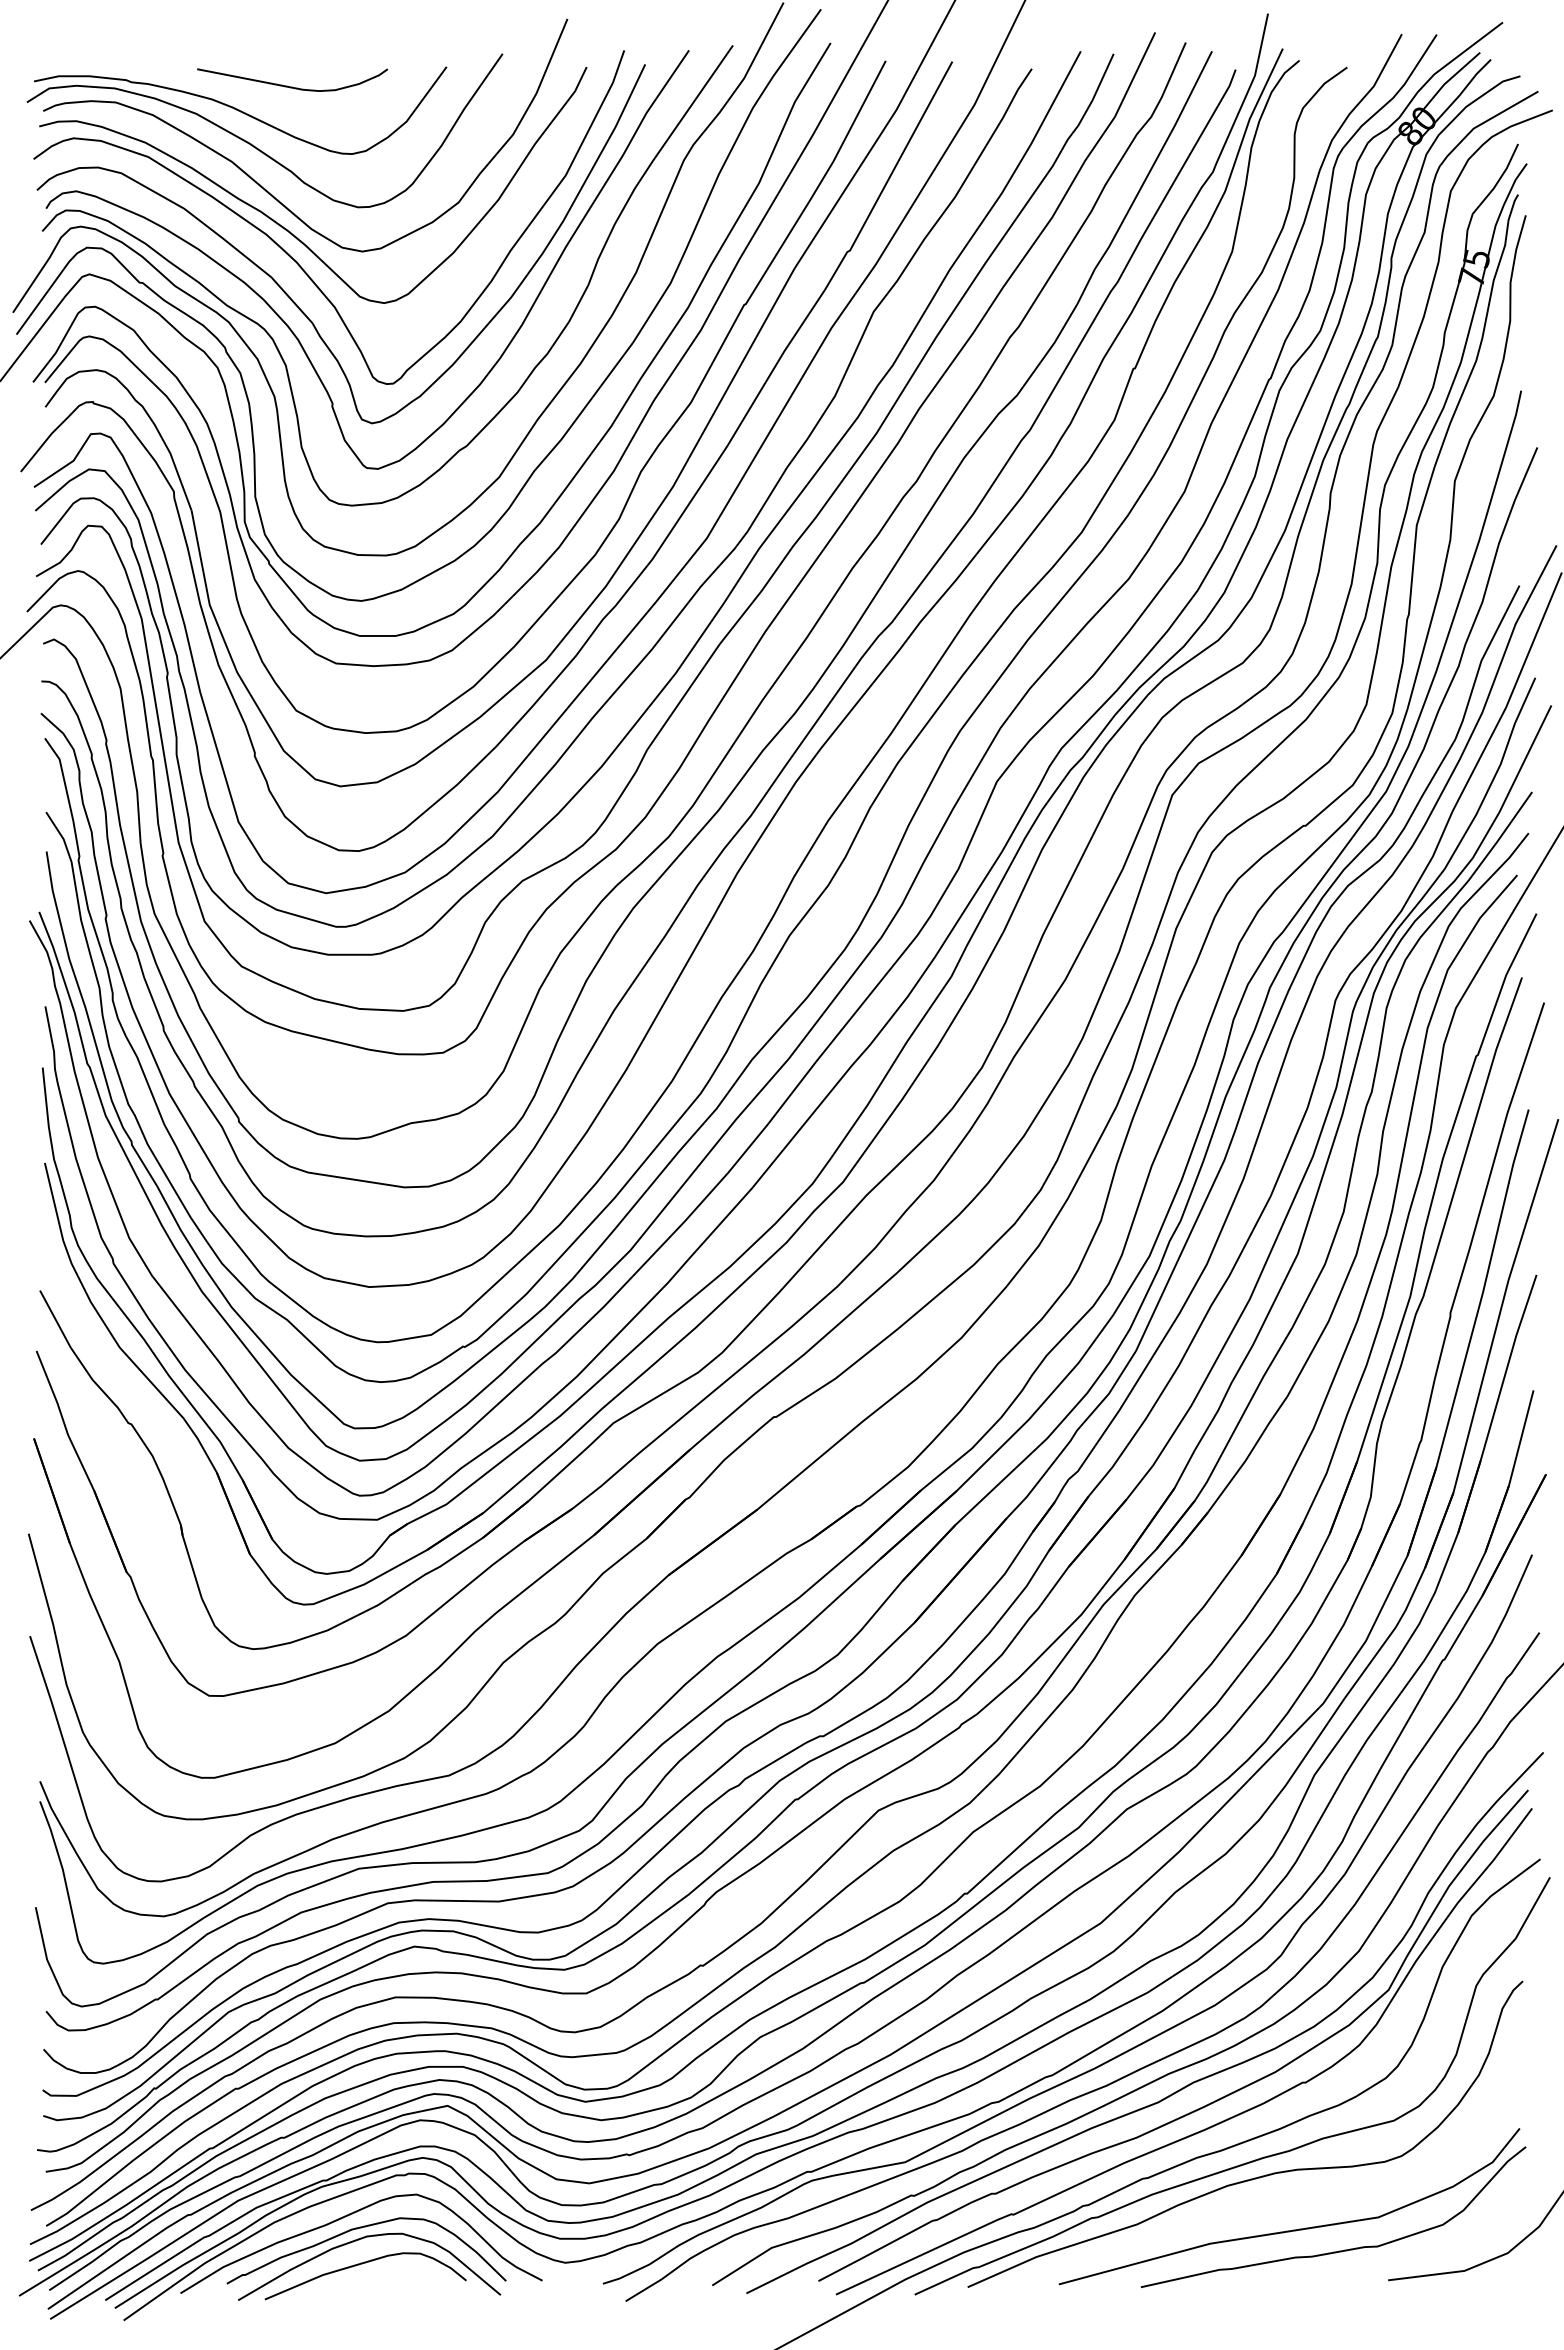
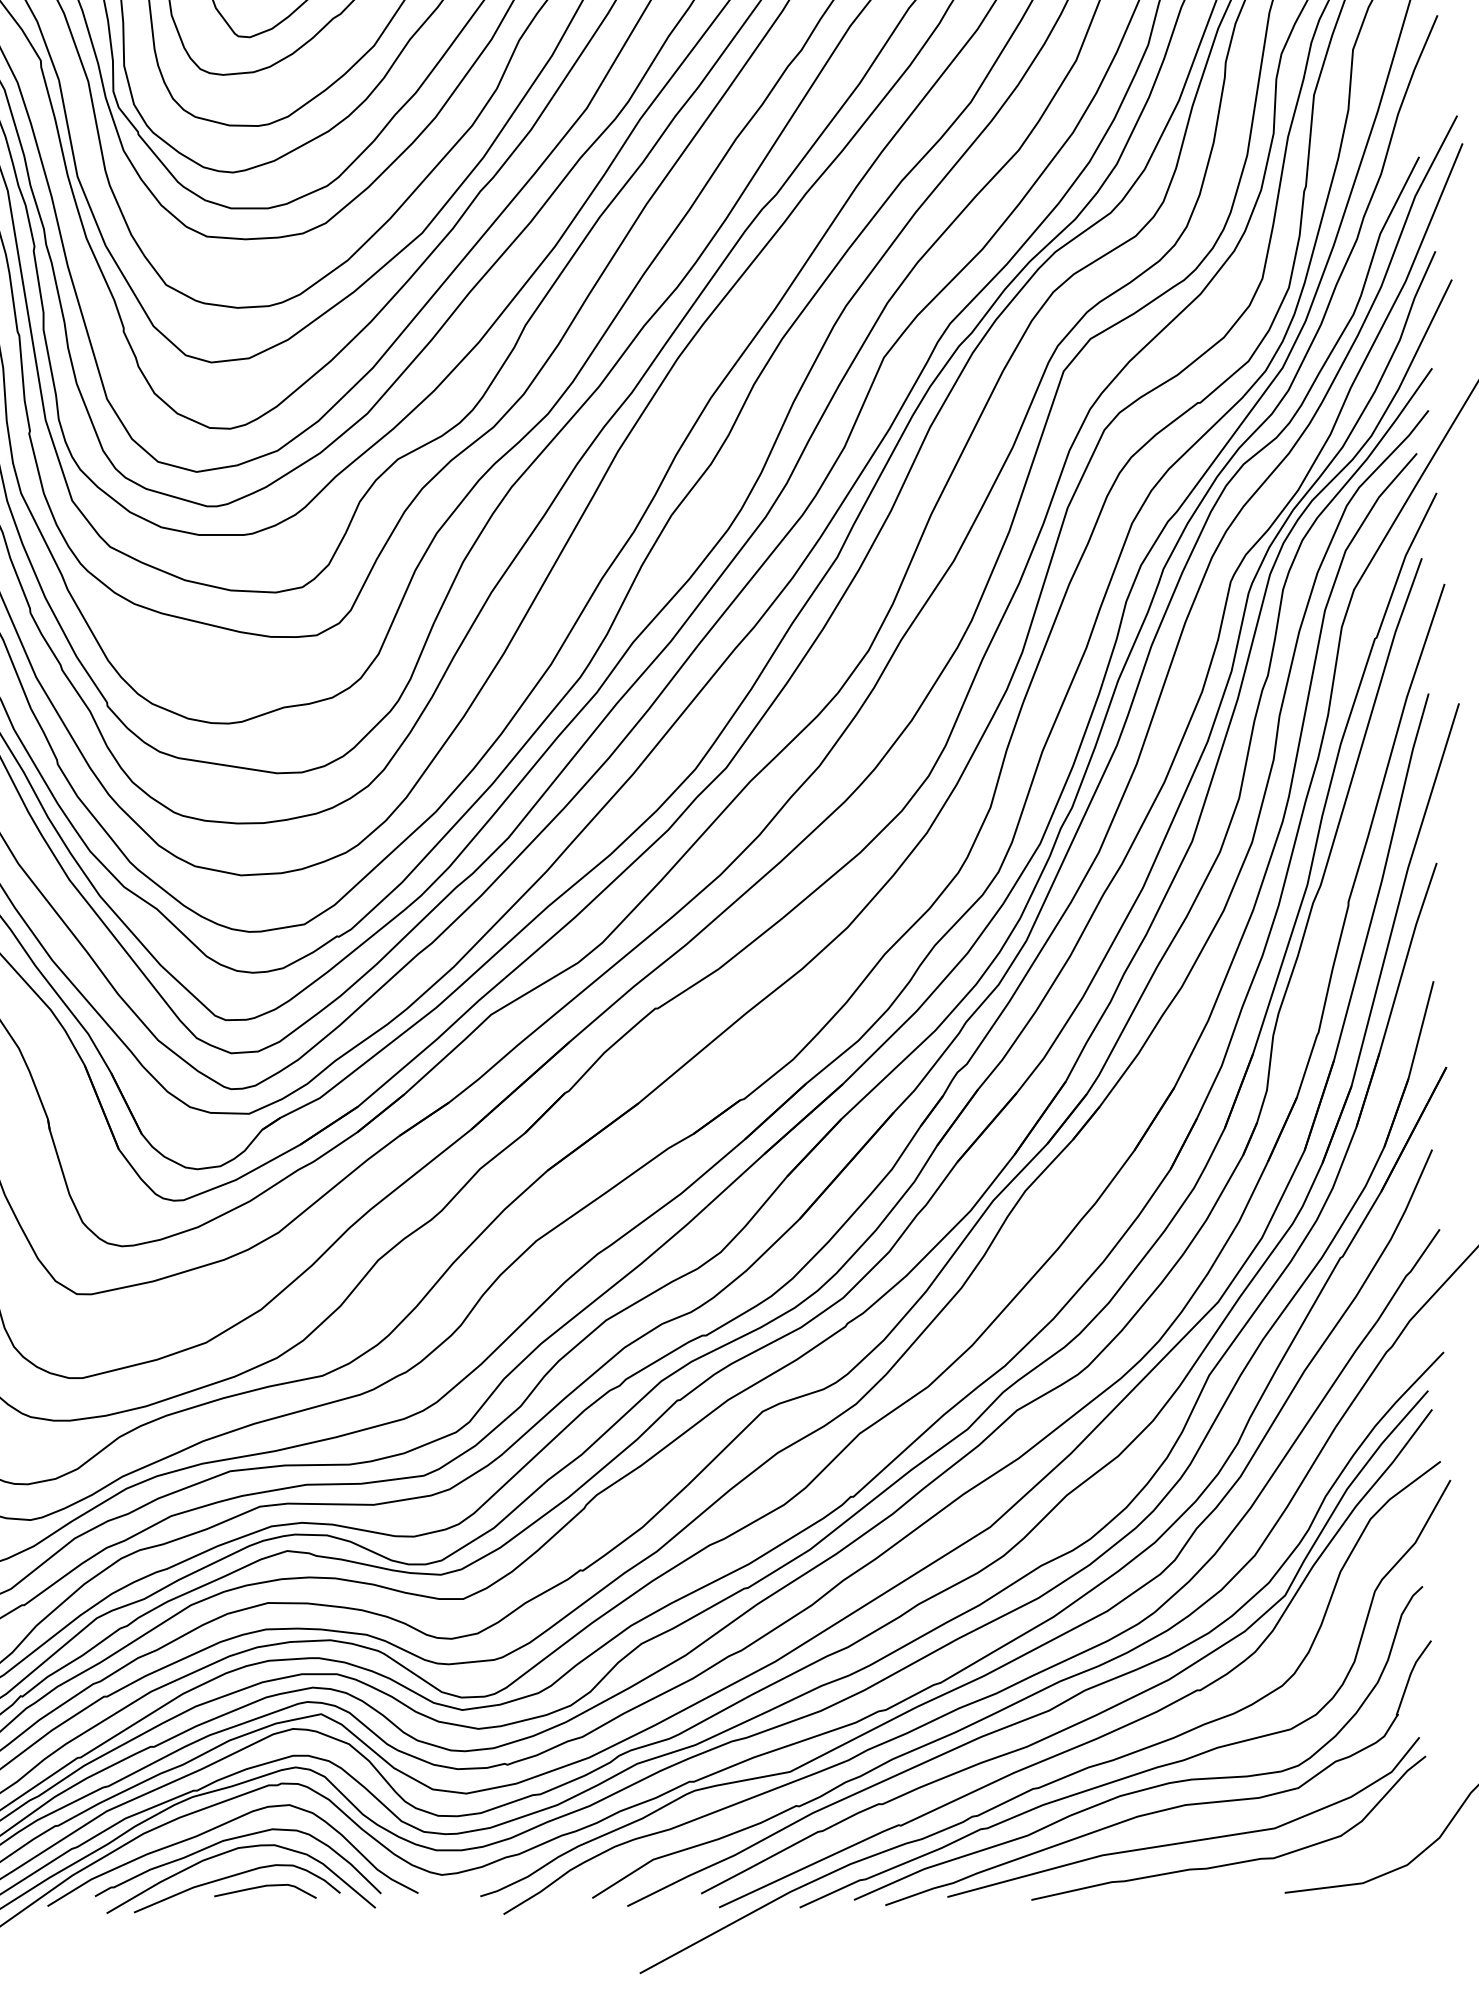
curve: (1269, 2198) -> (1163, 1809), added
curve: (393, 2274) -> (265, 1886), added

